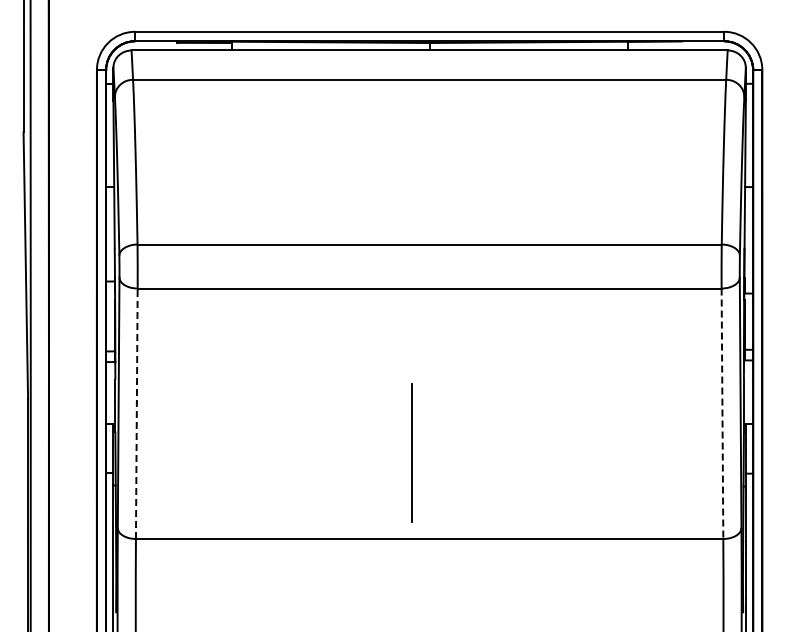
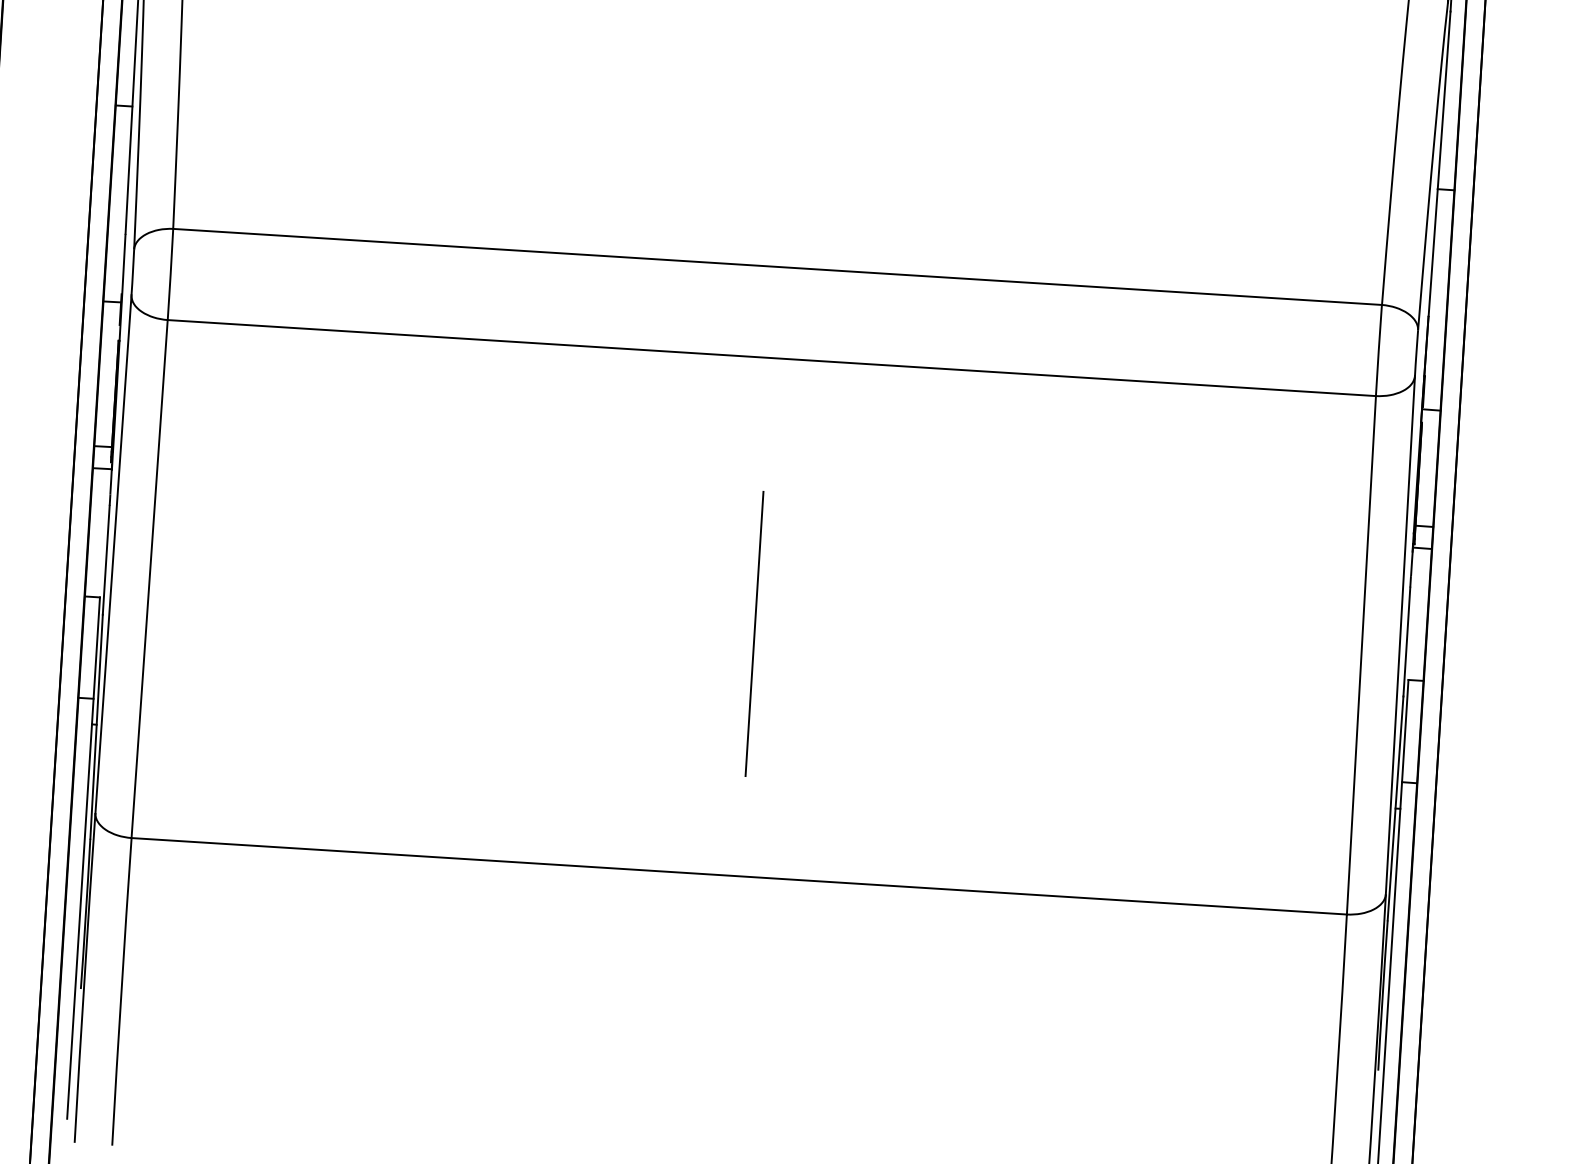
line: (136, 413) -> (149, 578), dashed -> solid
line: (722, 414) -> (1361, 656), dashed -> solid
line: (411, 452) -> (754, 633), moved

